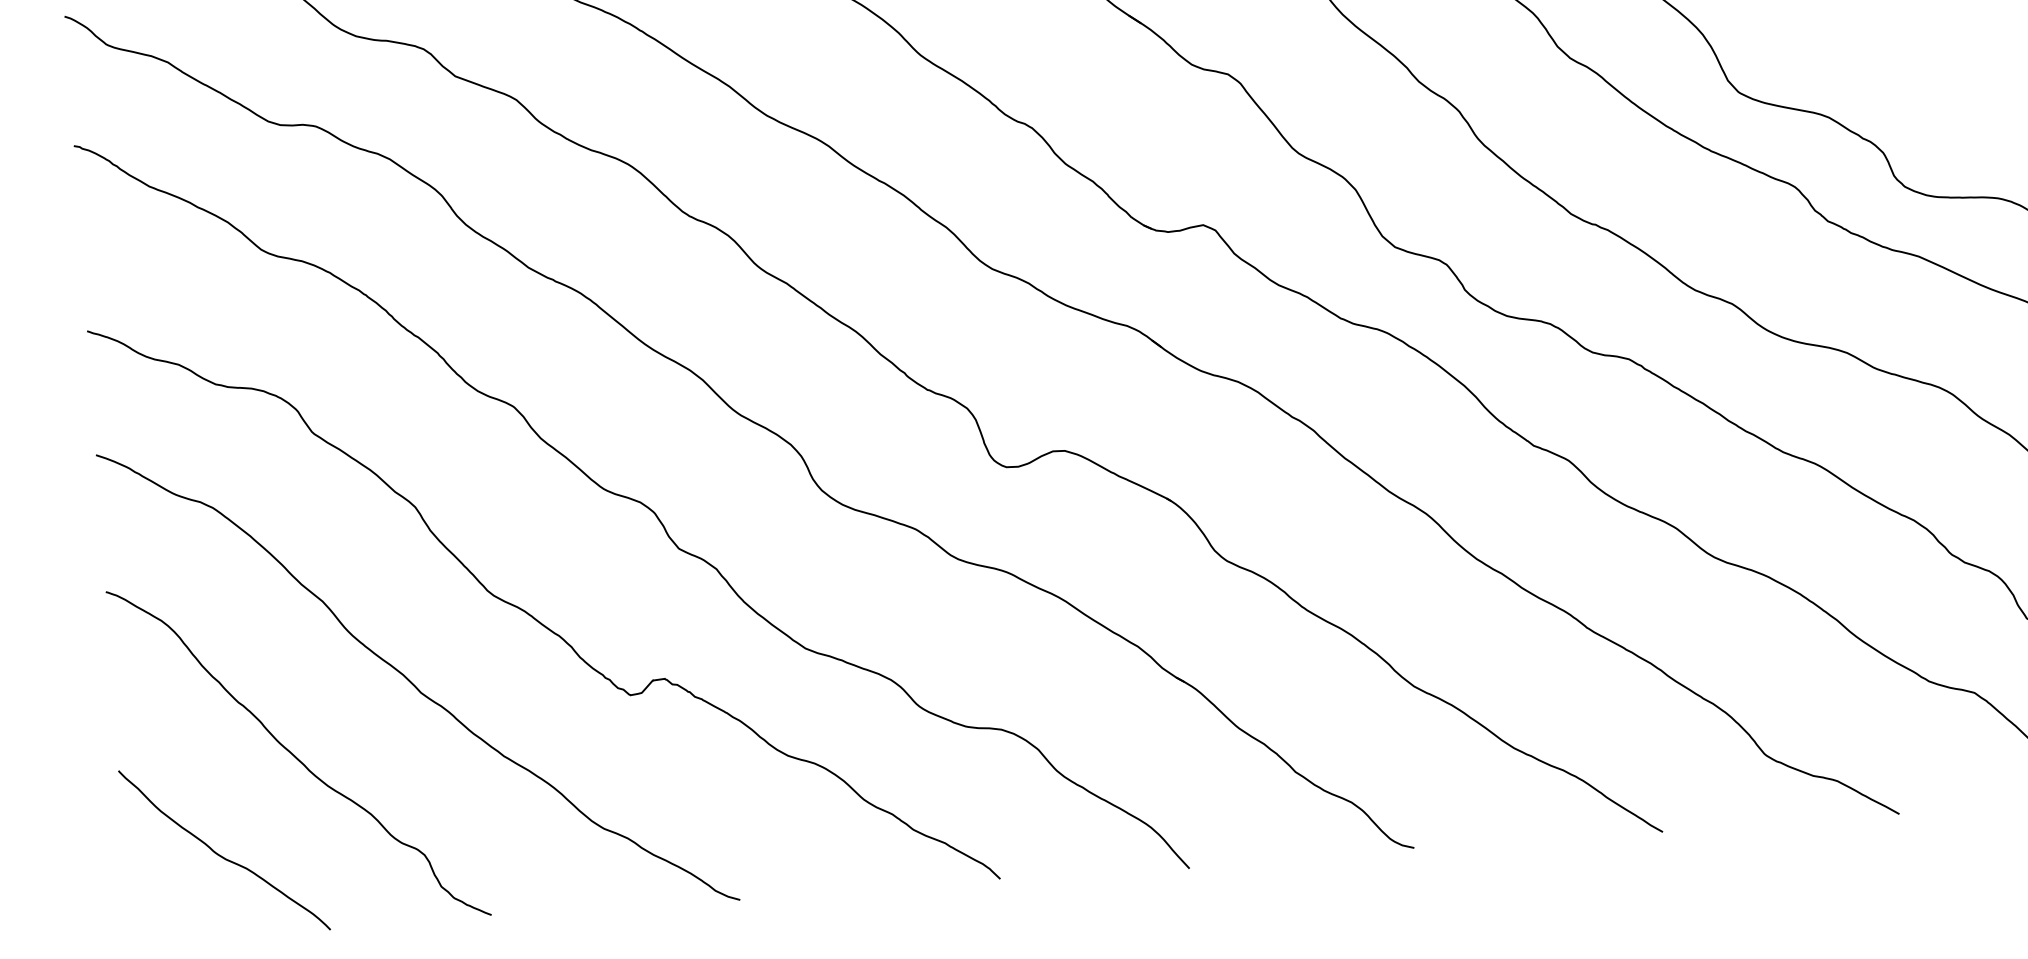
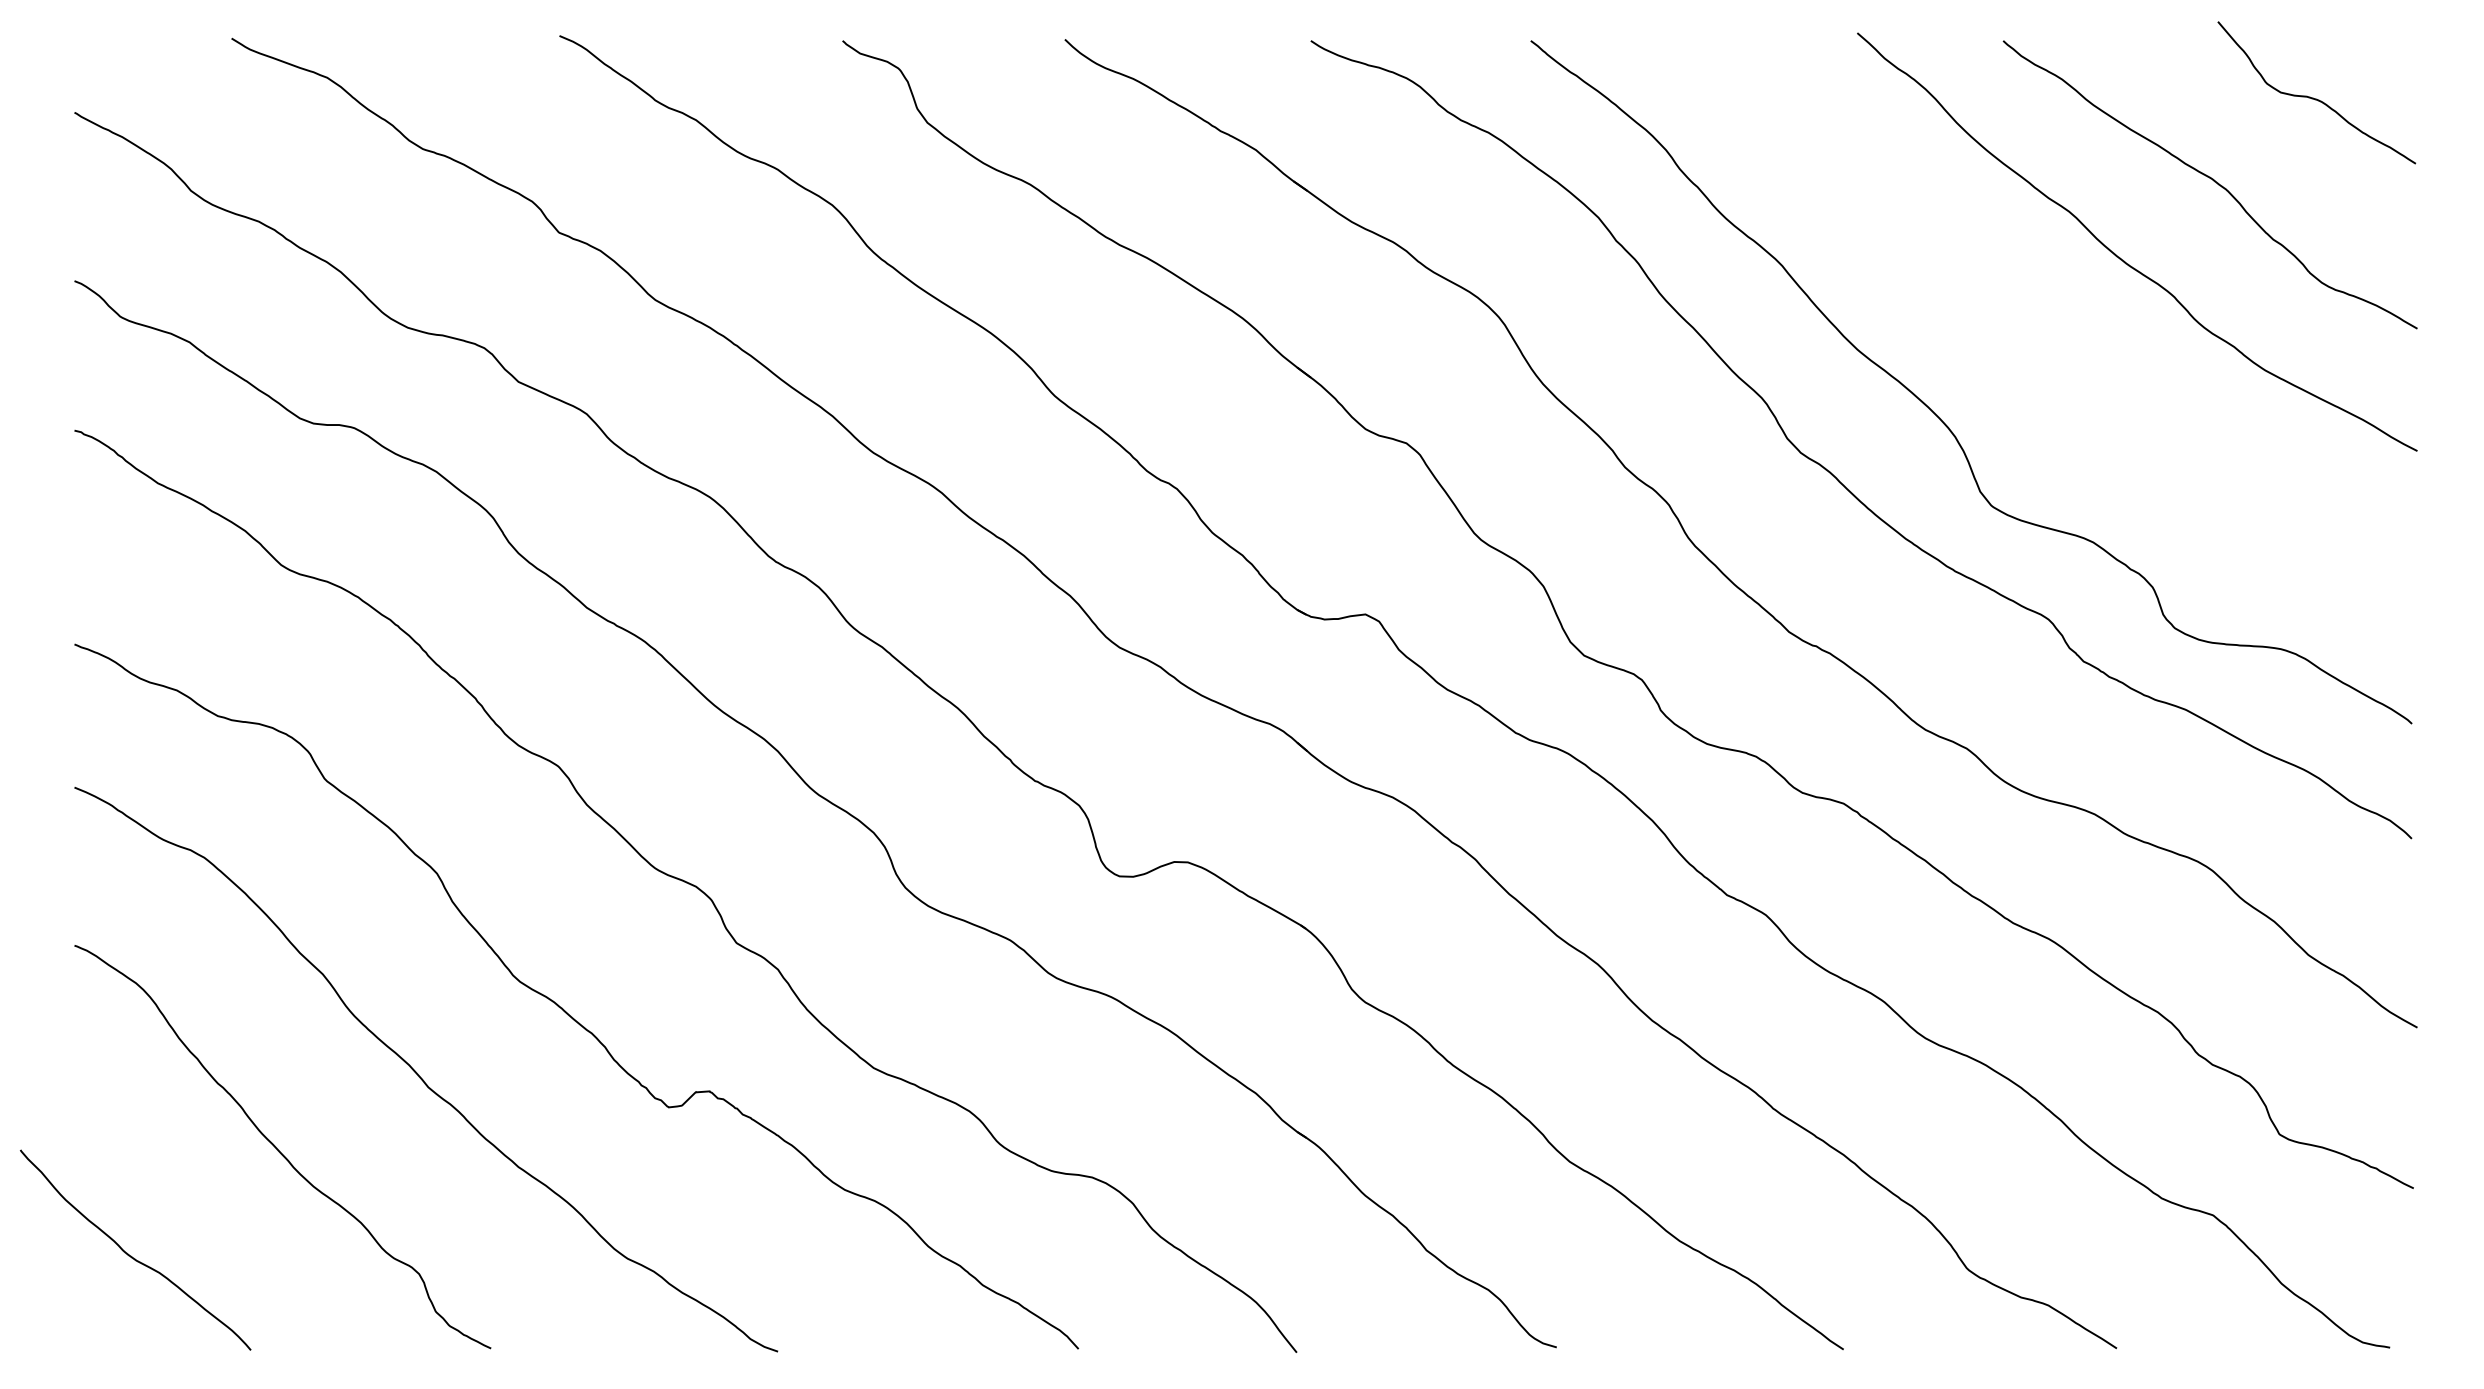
curve: (221, 855) -> (131, 1255), moved

